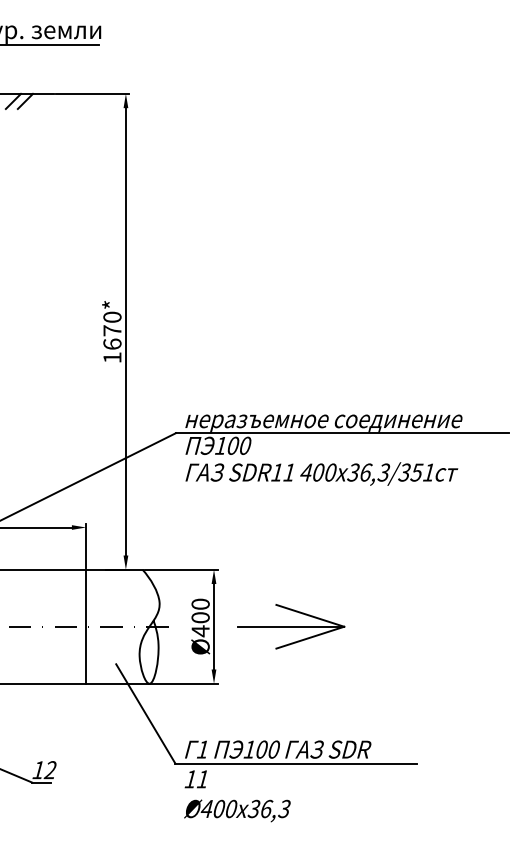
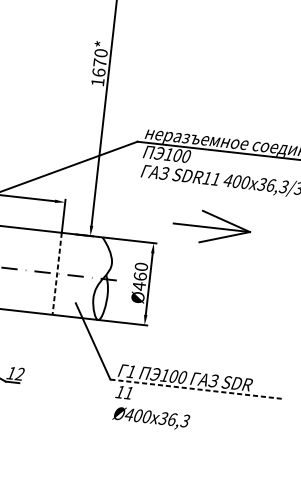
text: (200, 617) -> (140, 276), Ø400 -> Ø460
line: (86, 626) -> (57, 273), solid -> dashed
part: (291, 626) -> (212, 227), moved
line: (296, 763) -> (197, 389), solid -> dashed

